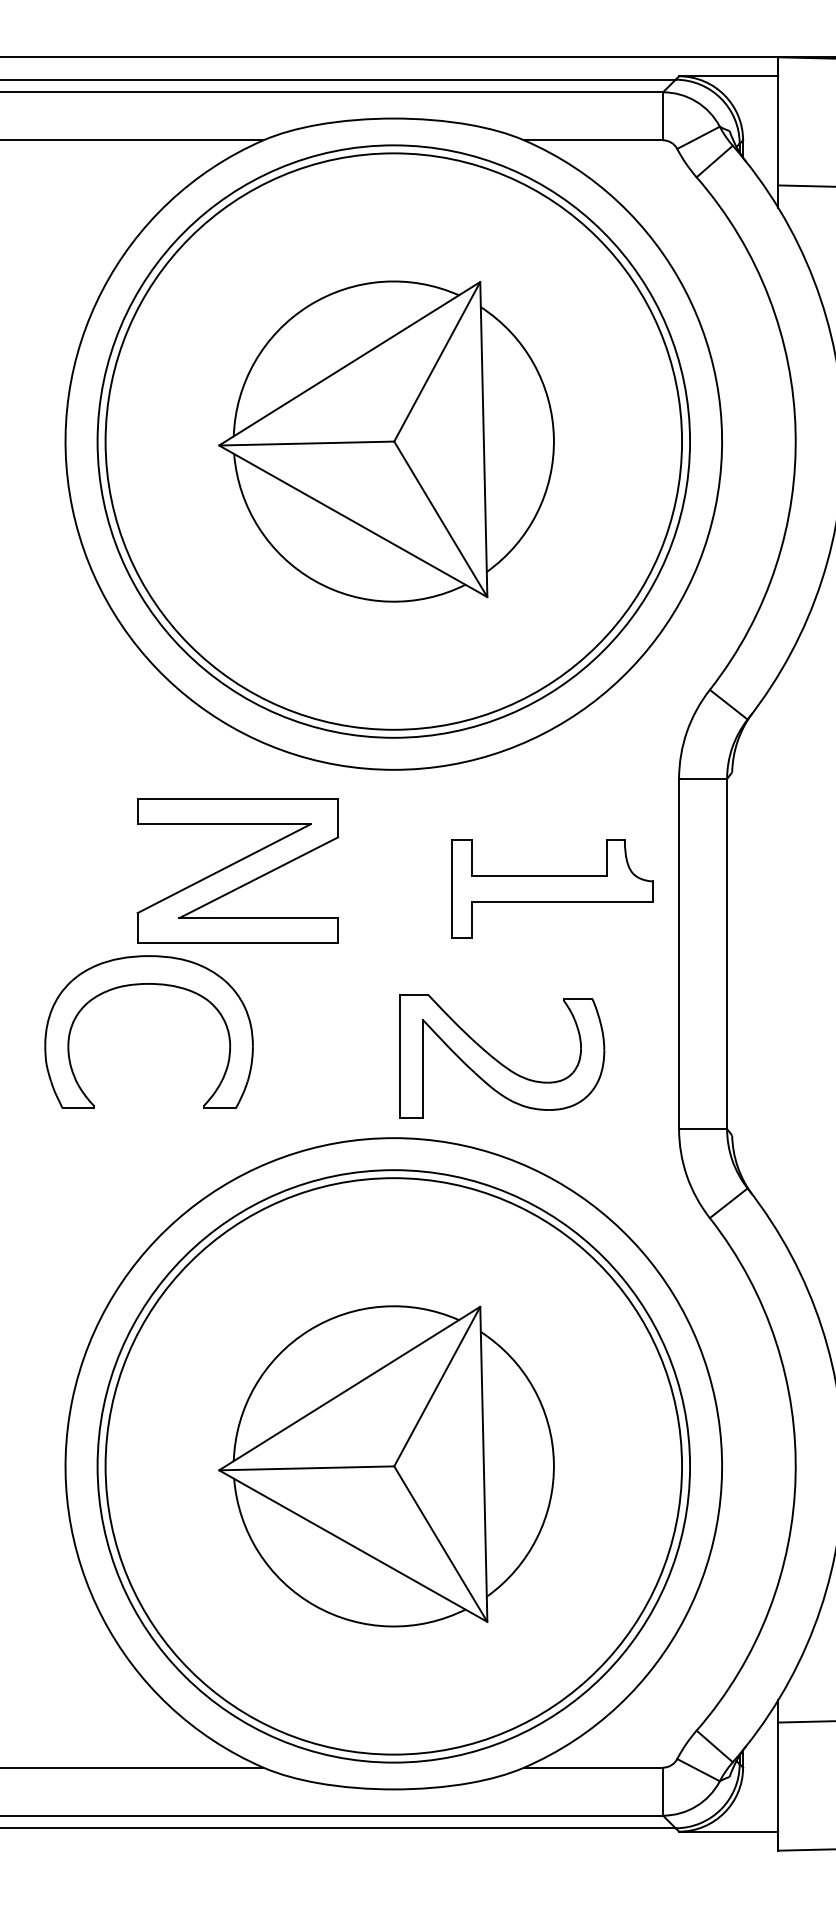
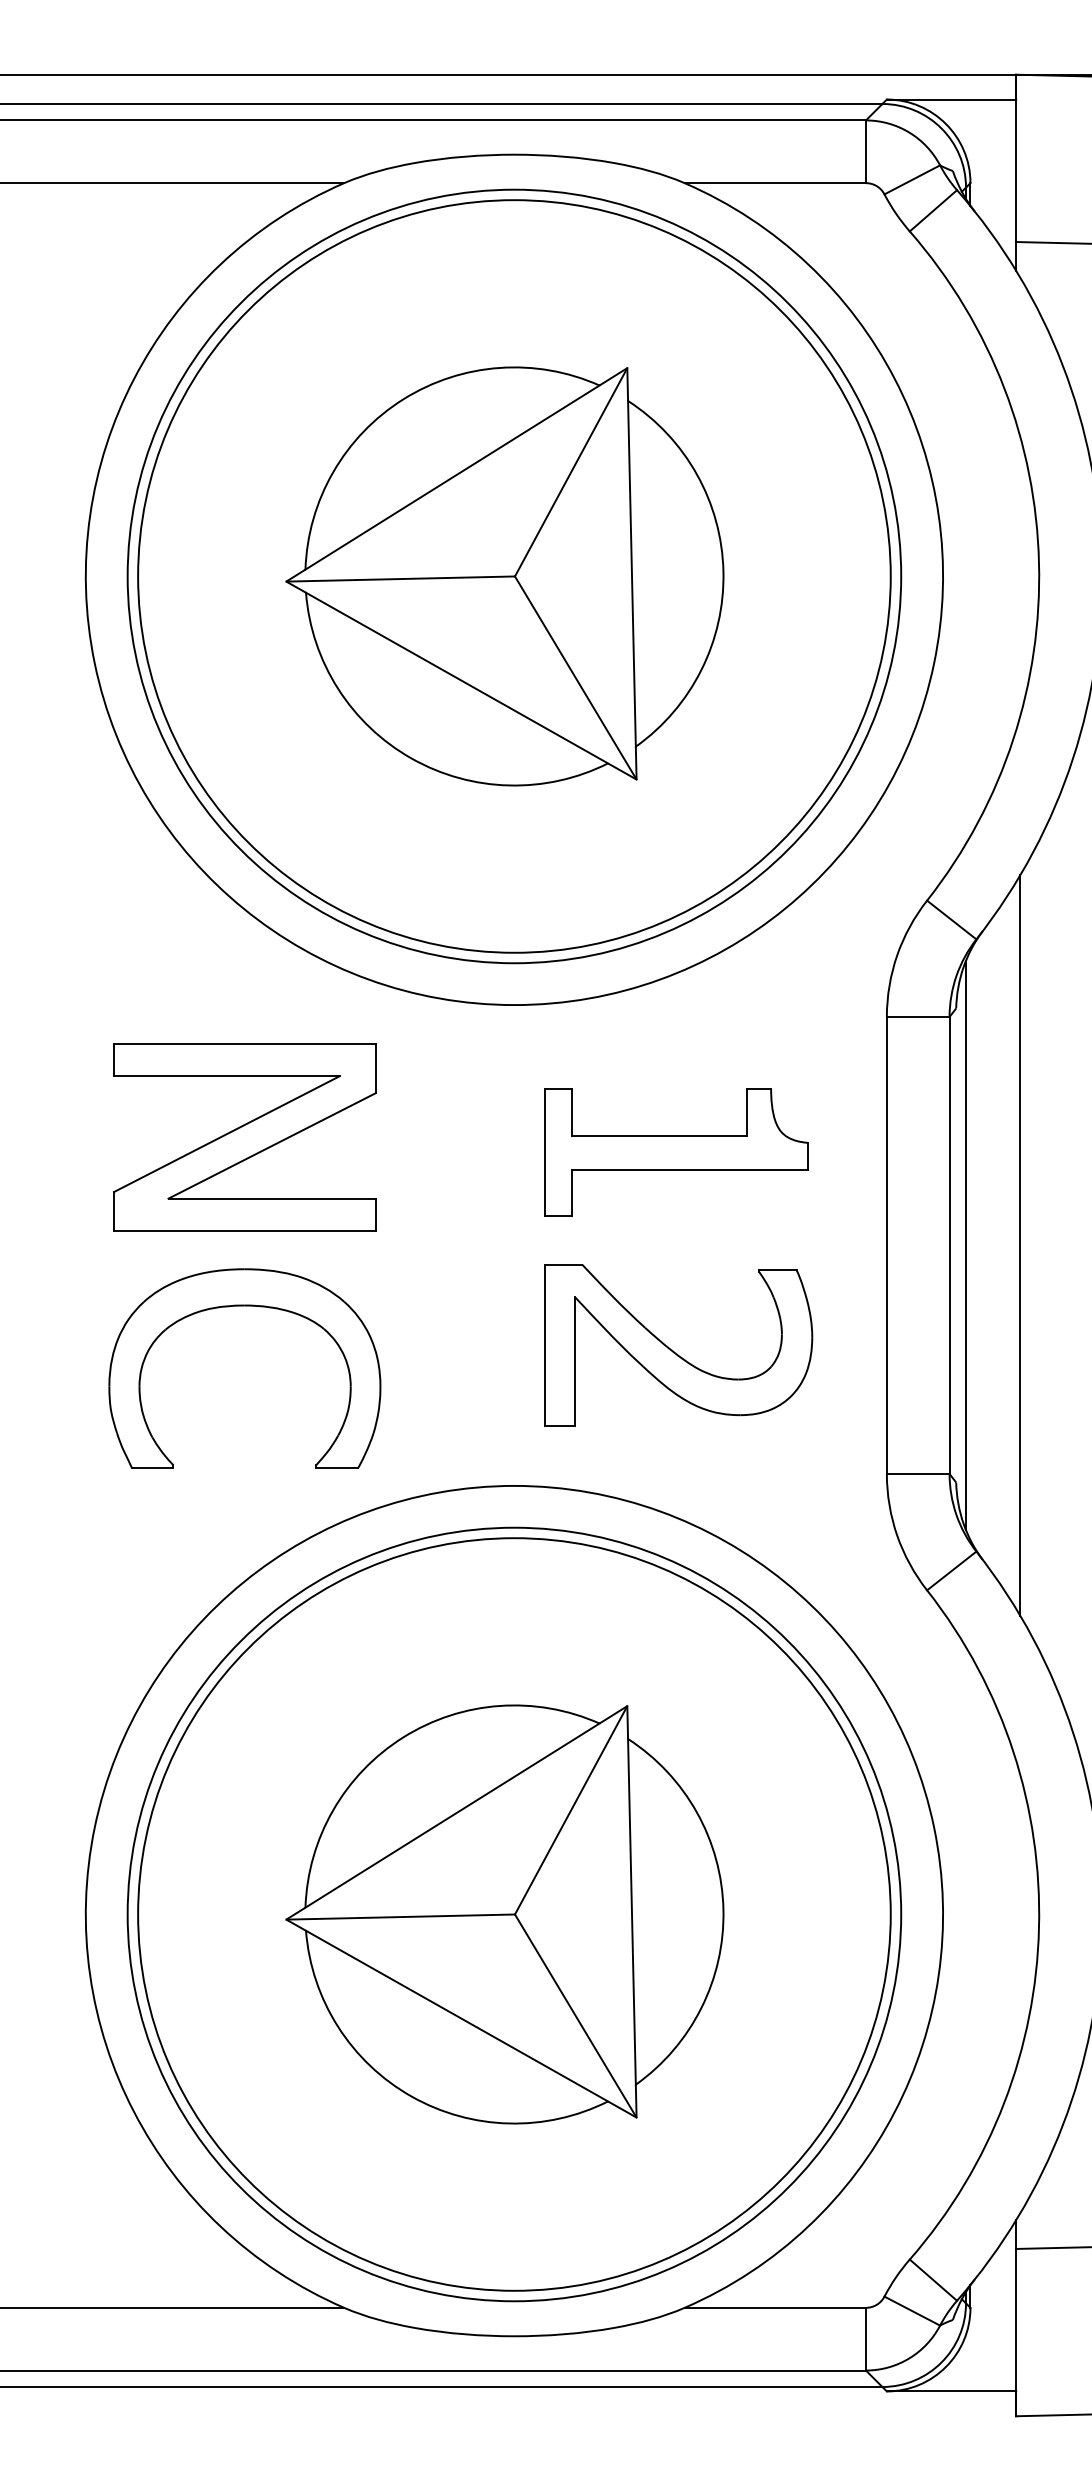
part: (237, 871) -> (244, 1137), moved
part: (552, 888) -> (676, 1152), moved
line: (740, 954) -> (966, 1245), added
line: (781, 954) -> (1020, 1245), added
part: (148, 984) -> (244, 1306), moved
part: (498, 1060) -> (673, 1350), moved

